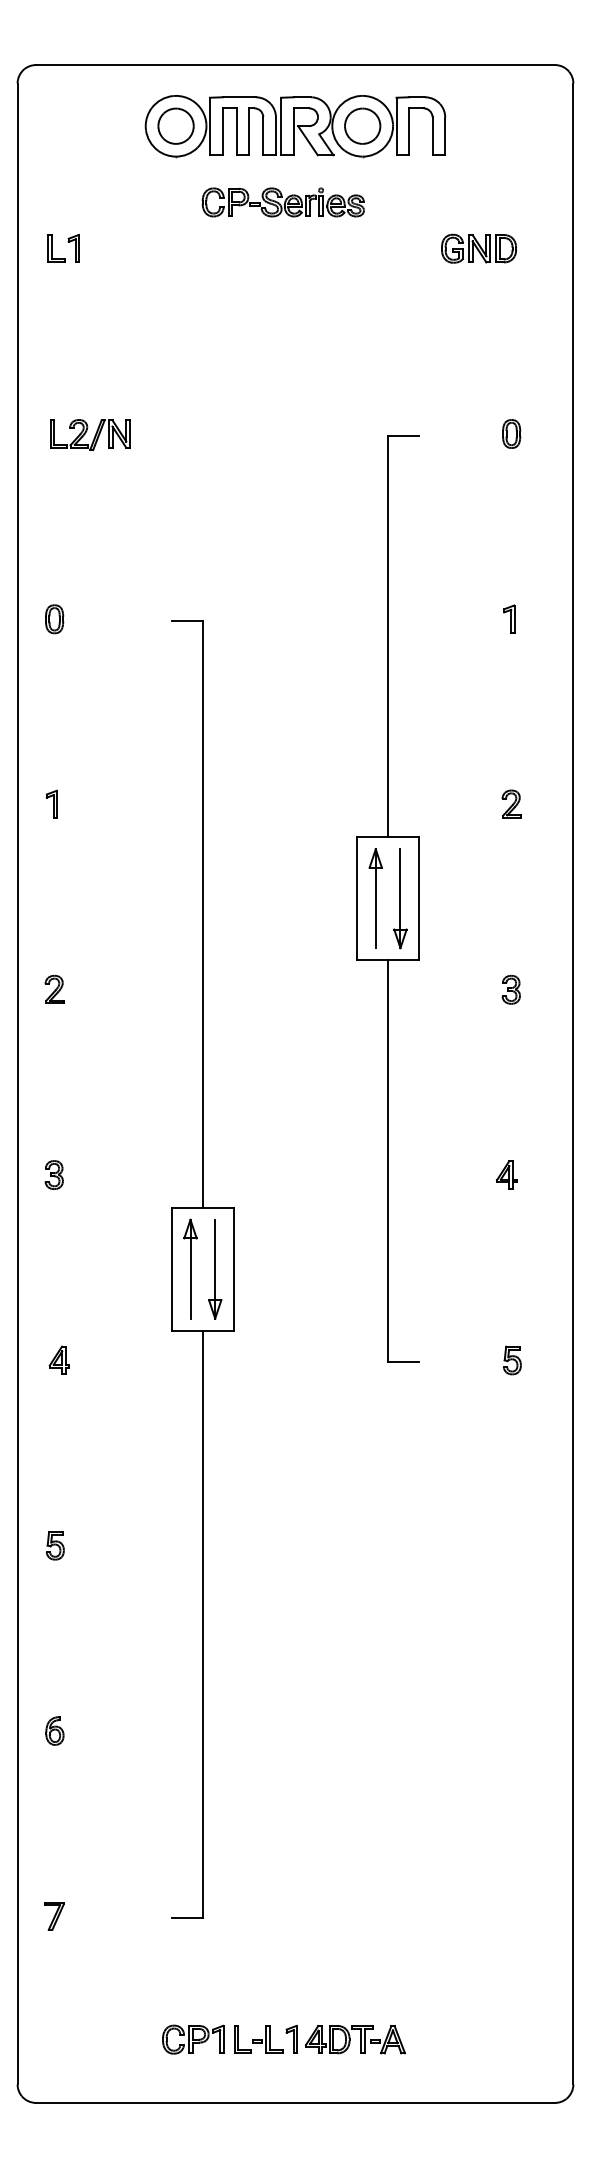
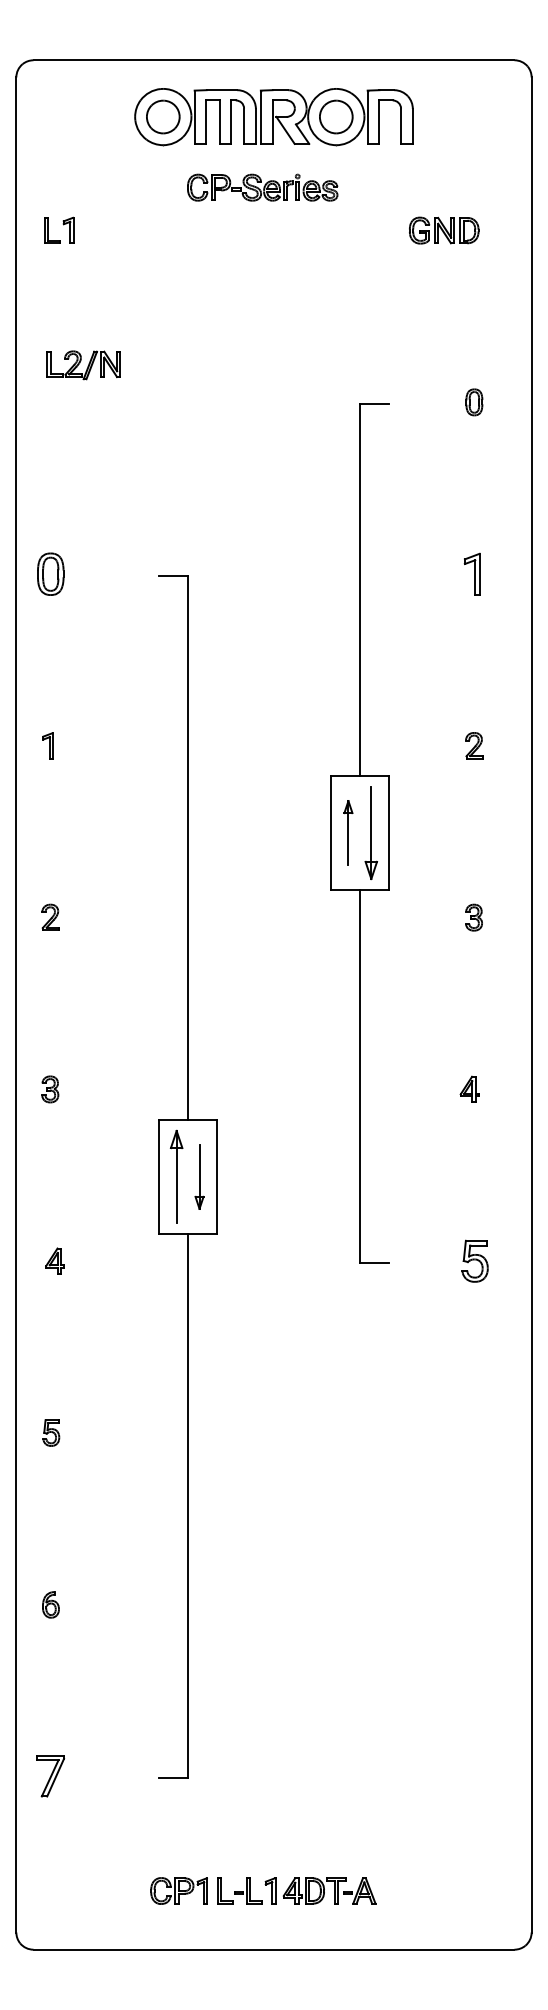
part: (90, 435) -> (83, 365), moved
part: (54, 618) -> (50, 573), size x1.6
part: (508, 618) -> (471, 573), size x1.6
part: (375, 897) -> (348, 832), size x0.7
part: (215, 1268) -> (199, 1176), size x0.7
part: (511, 1360) -> (474, 1261), size x1.6
part: (54, 1916) -> (50, 1776), size x1.6

